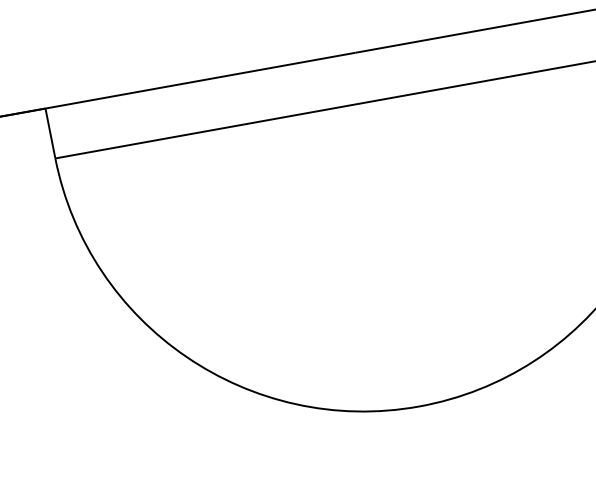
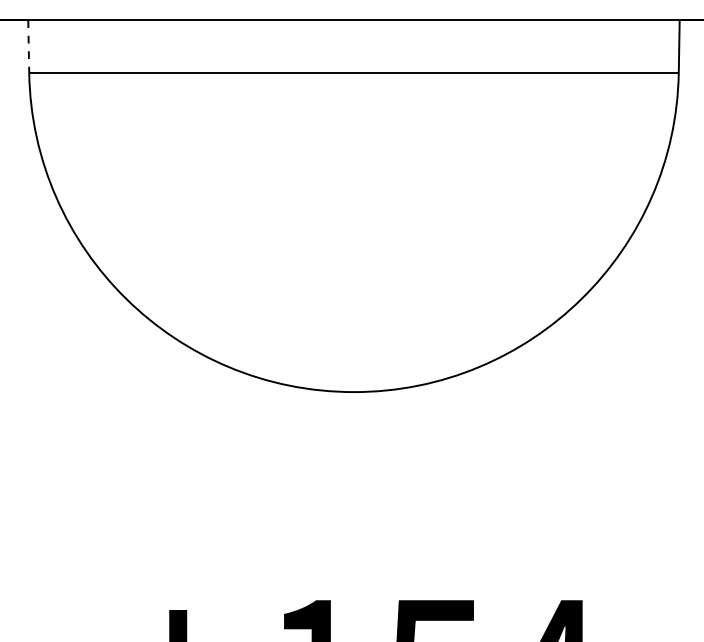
line: (50, 134) -> (28, 47), solid -> dashed

